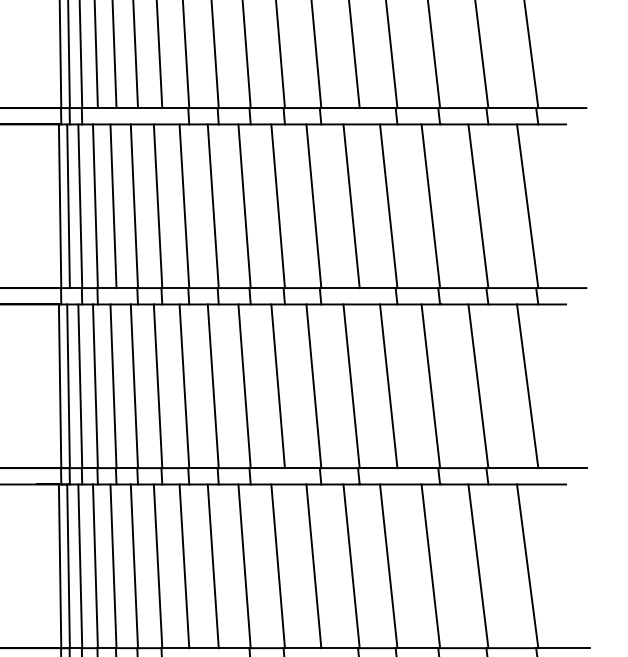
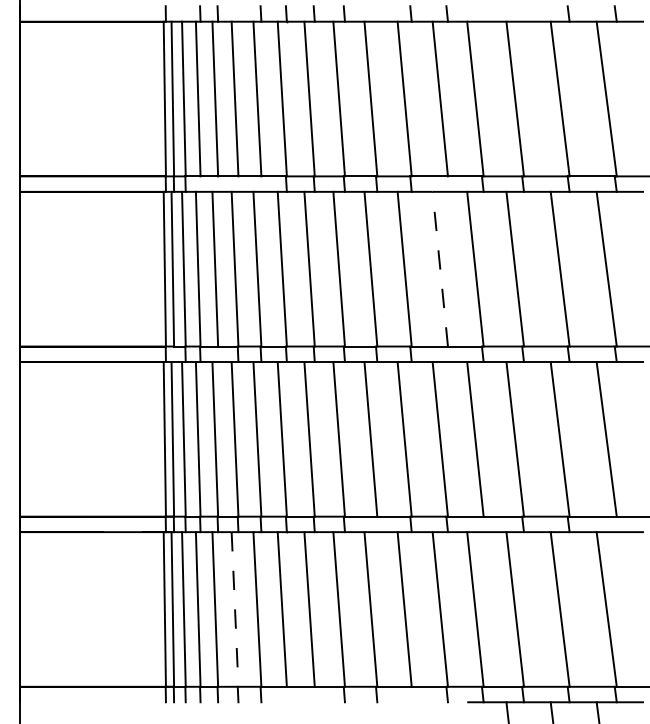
line: (351, 206) -> (440, 269), solid -> dashed
line: (134, 566) -> (235, 609), solid -> dashed

